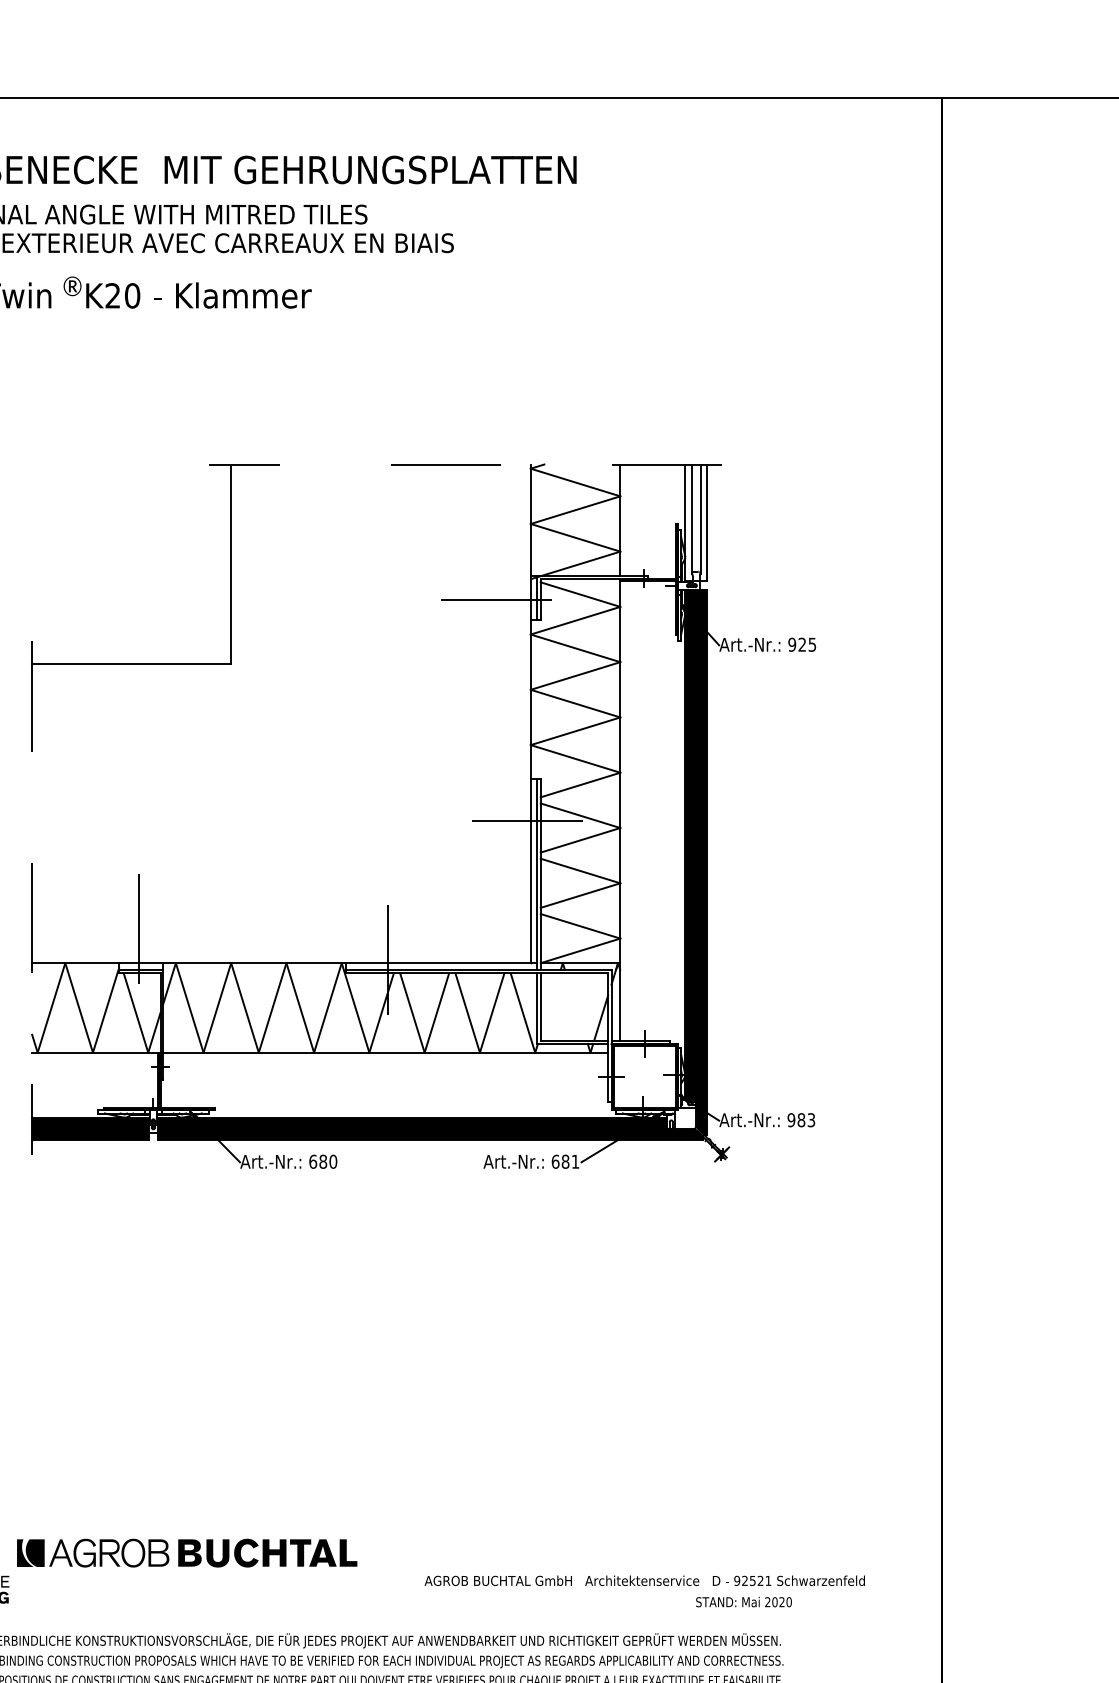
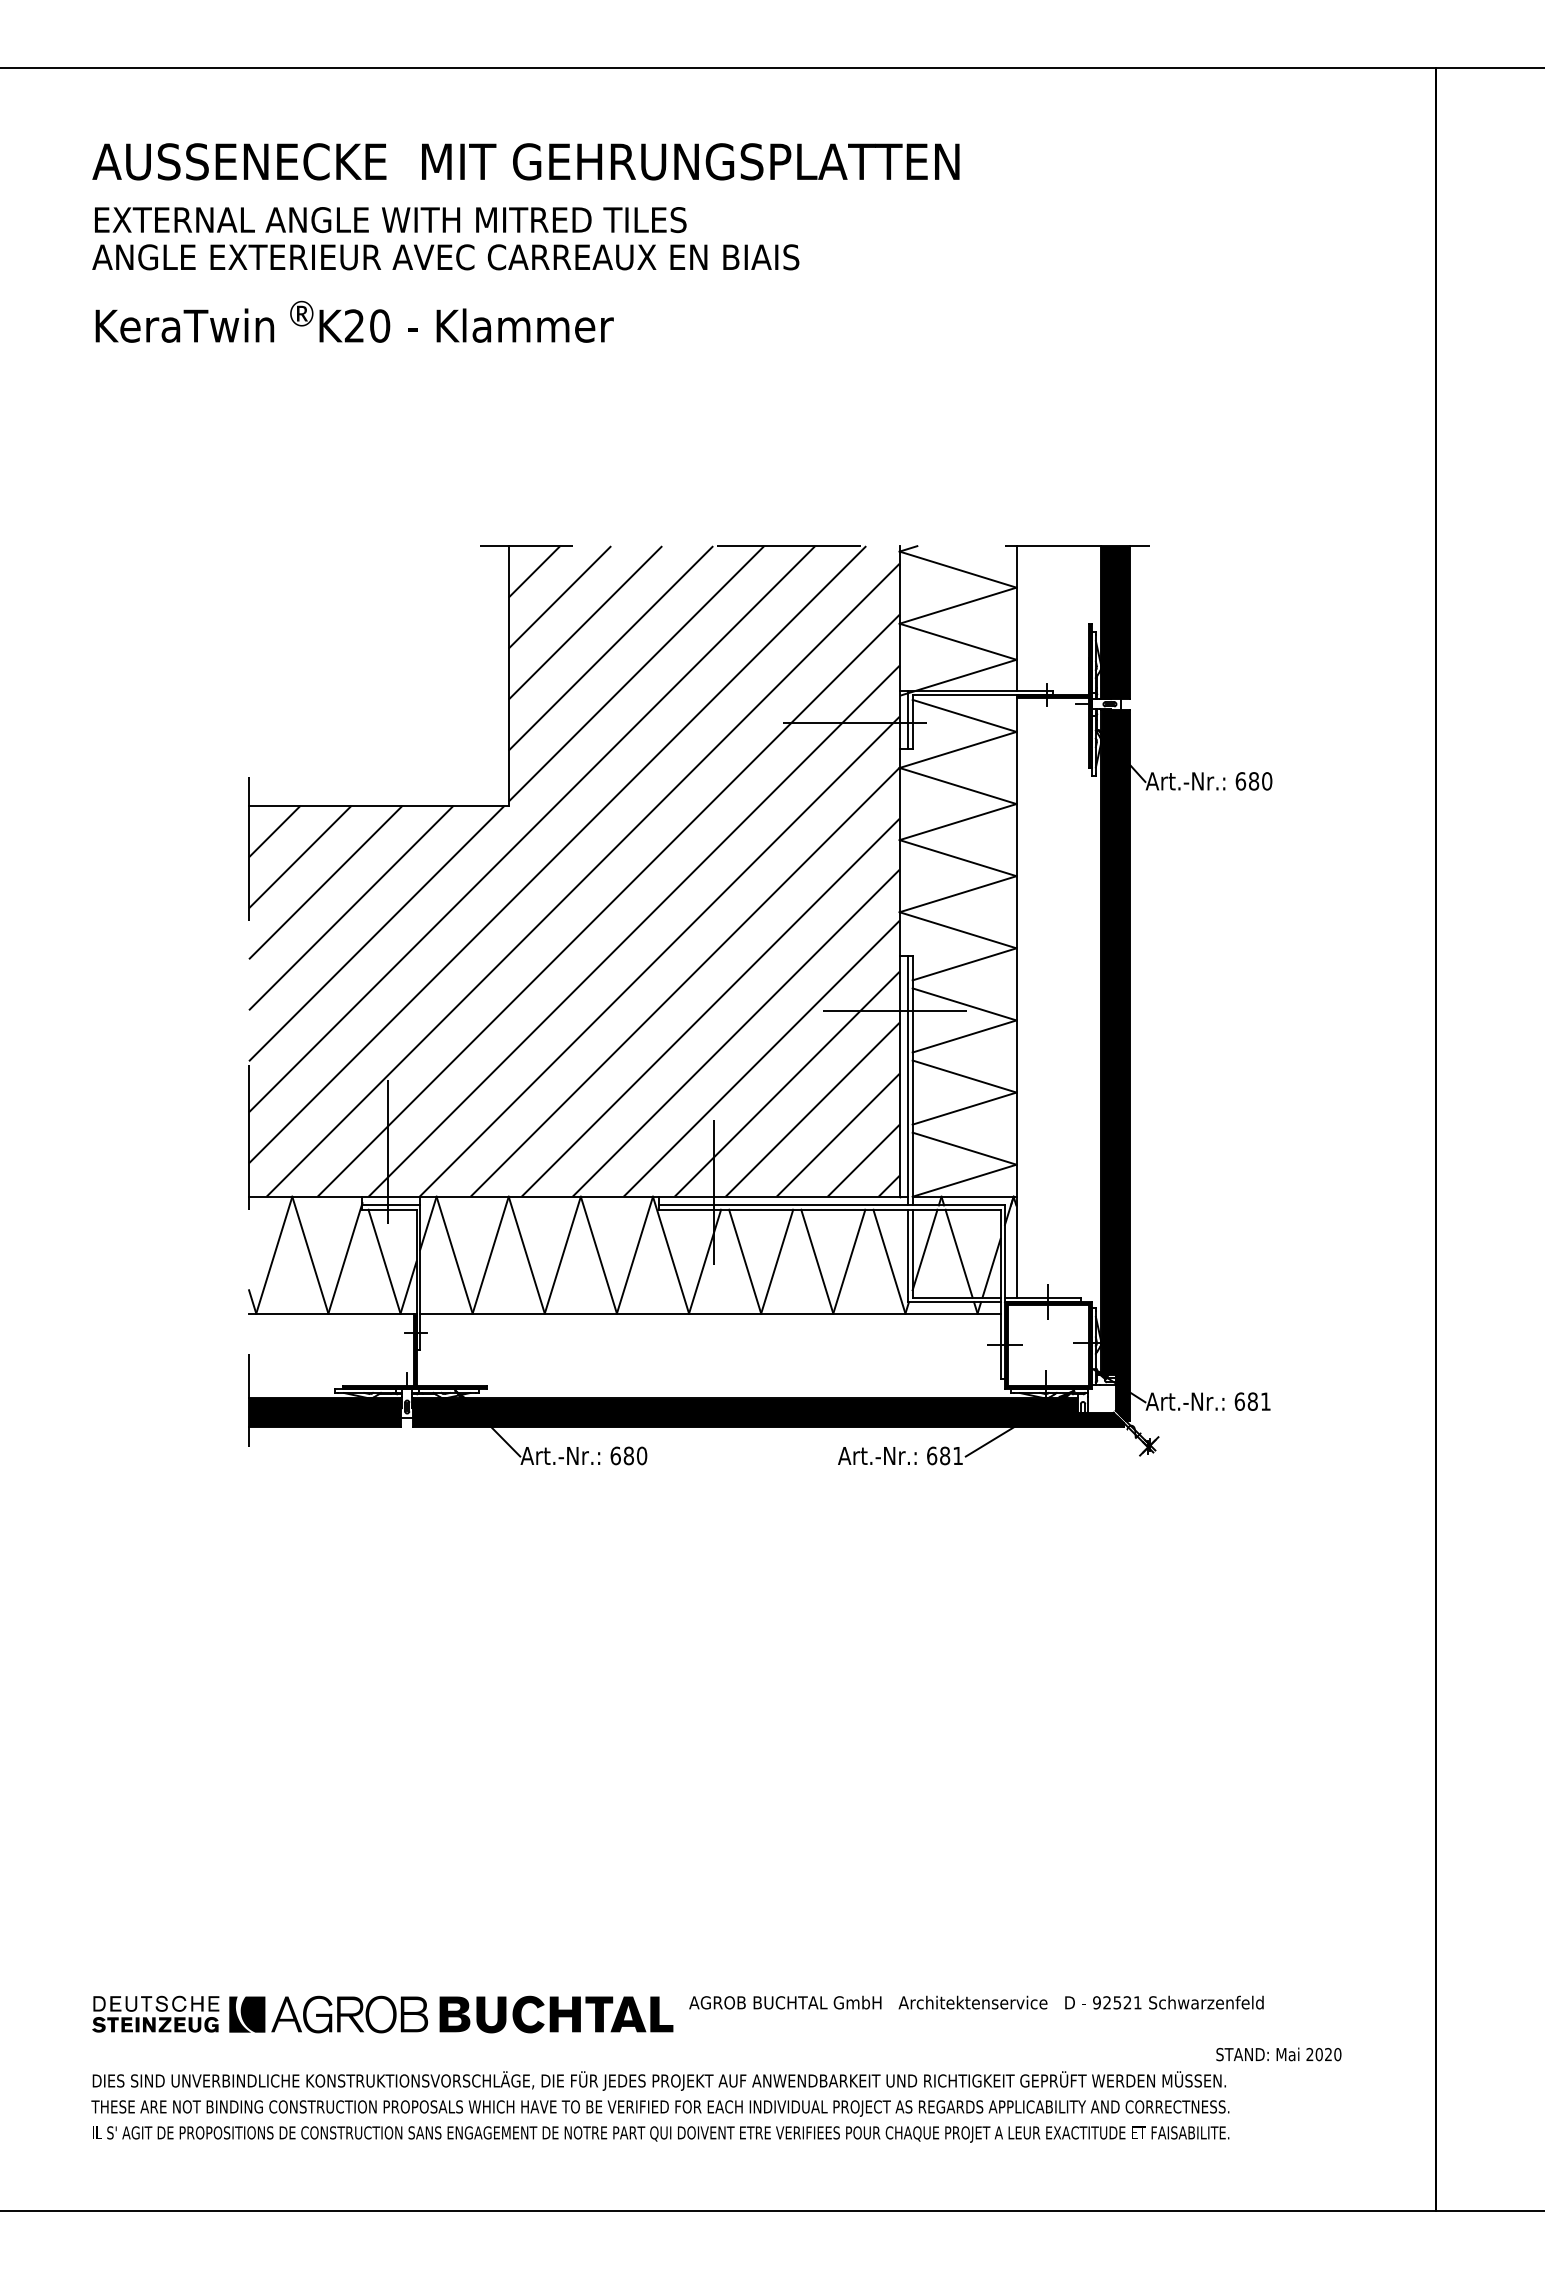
fill: (696, 523) -> (1115, 622), added
text: (801, 644) -> (1253, 781), 925 -> 680
hatch: (281, 713) -> (574, 871), added
line: (549, 1003) -> (924, 1249), added
line: (575, 1006) -> (958, 1253), added
text: (801, 1120) -> (1252, 1401), 983 -> 681
part: (187, 1553) -> (451, 2014), moved
text: (644, 1580) -> (976, 2002), moved
text: (743, 1602) -> (1278, 2054), moved

